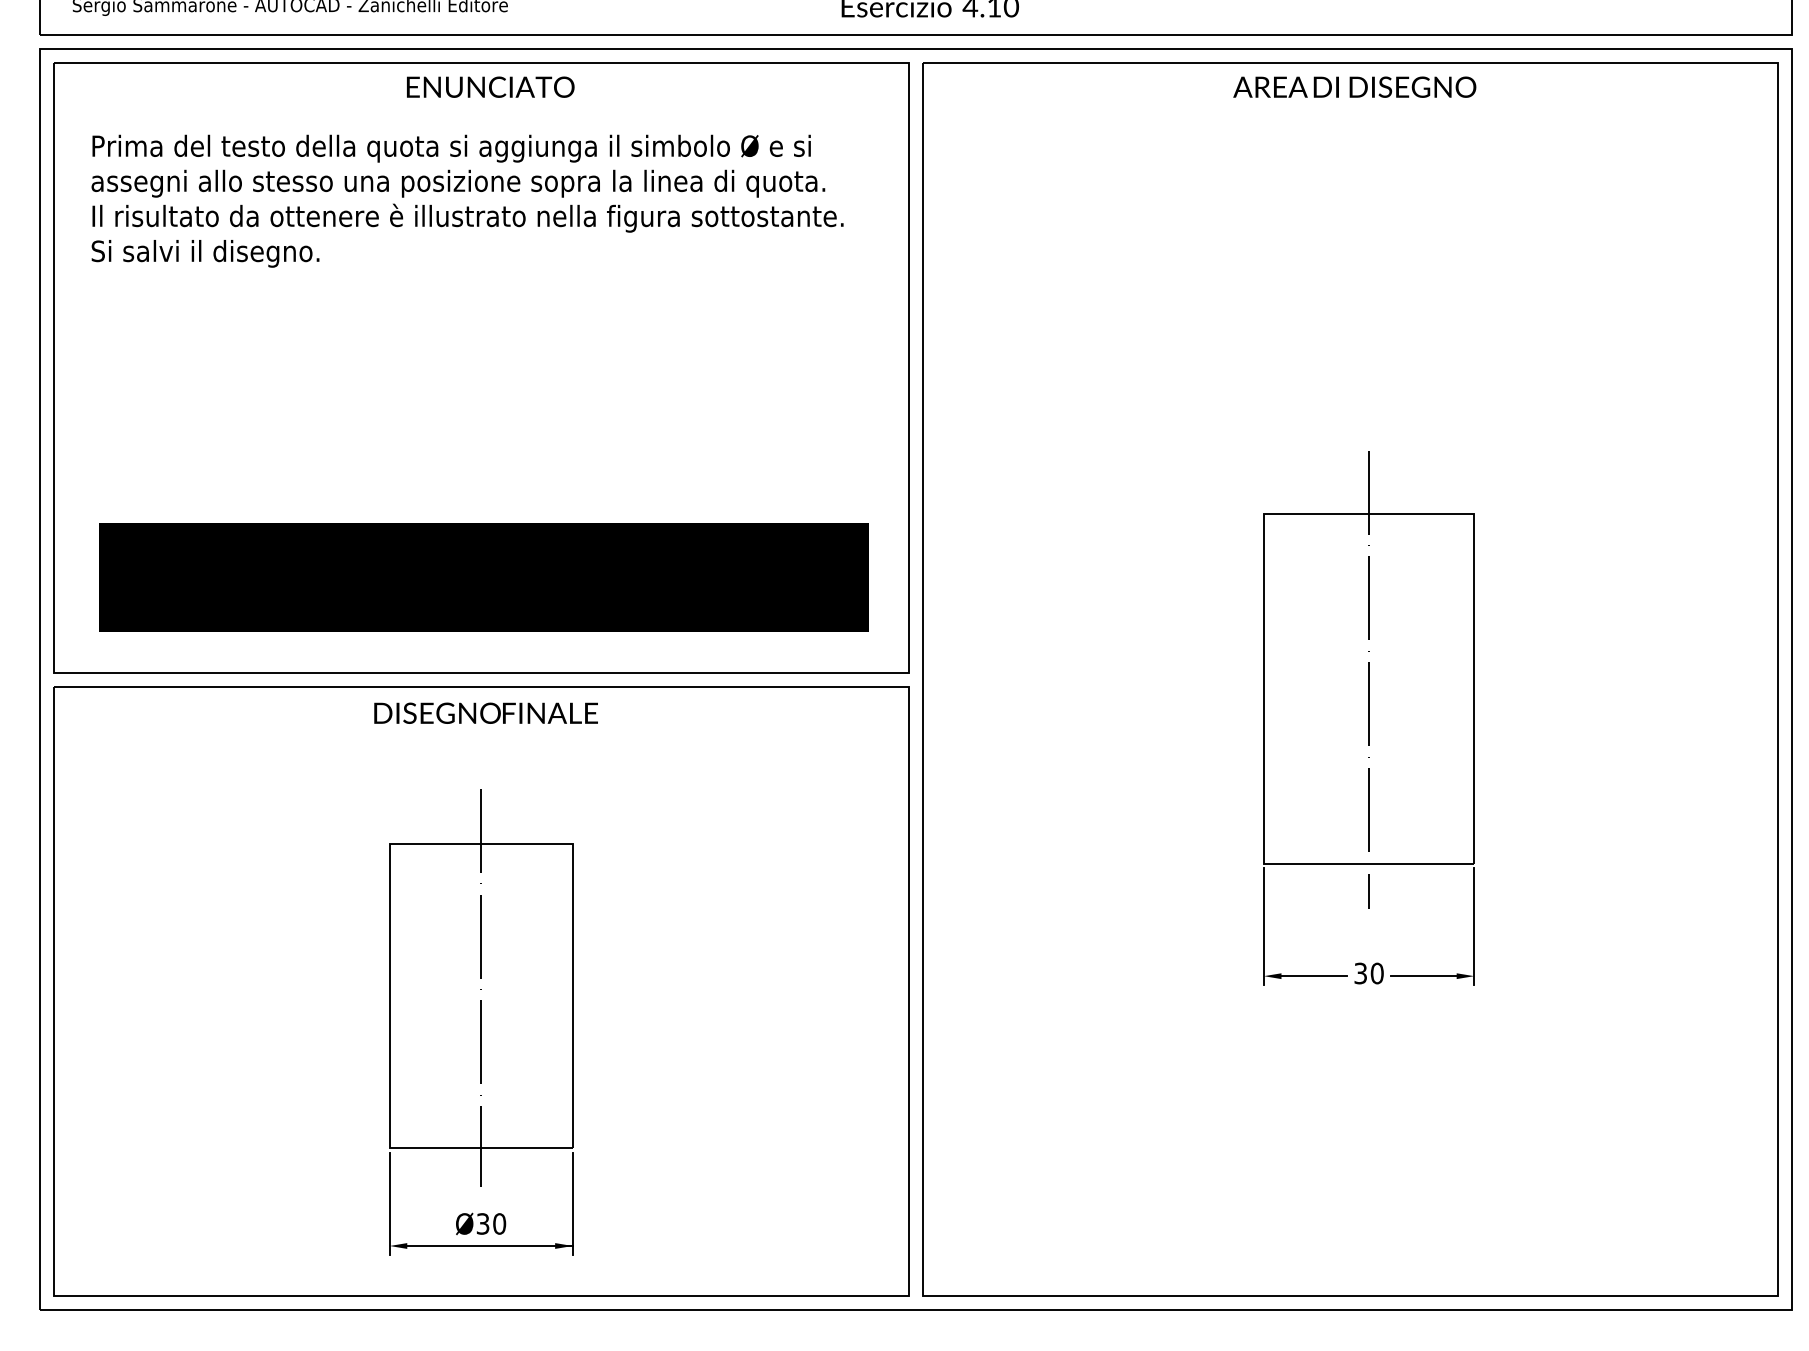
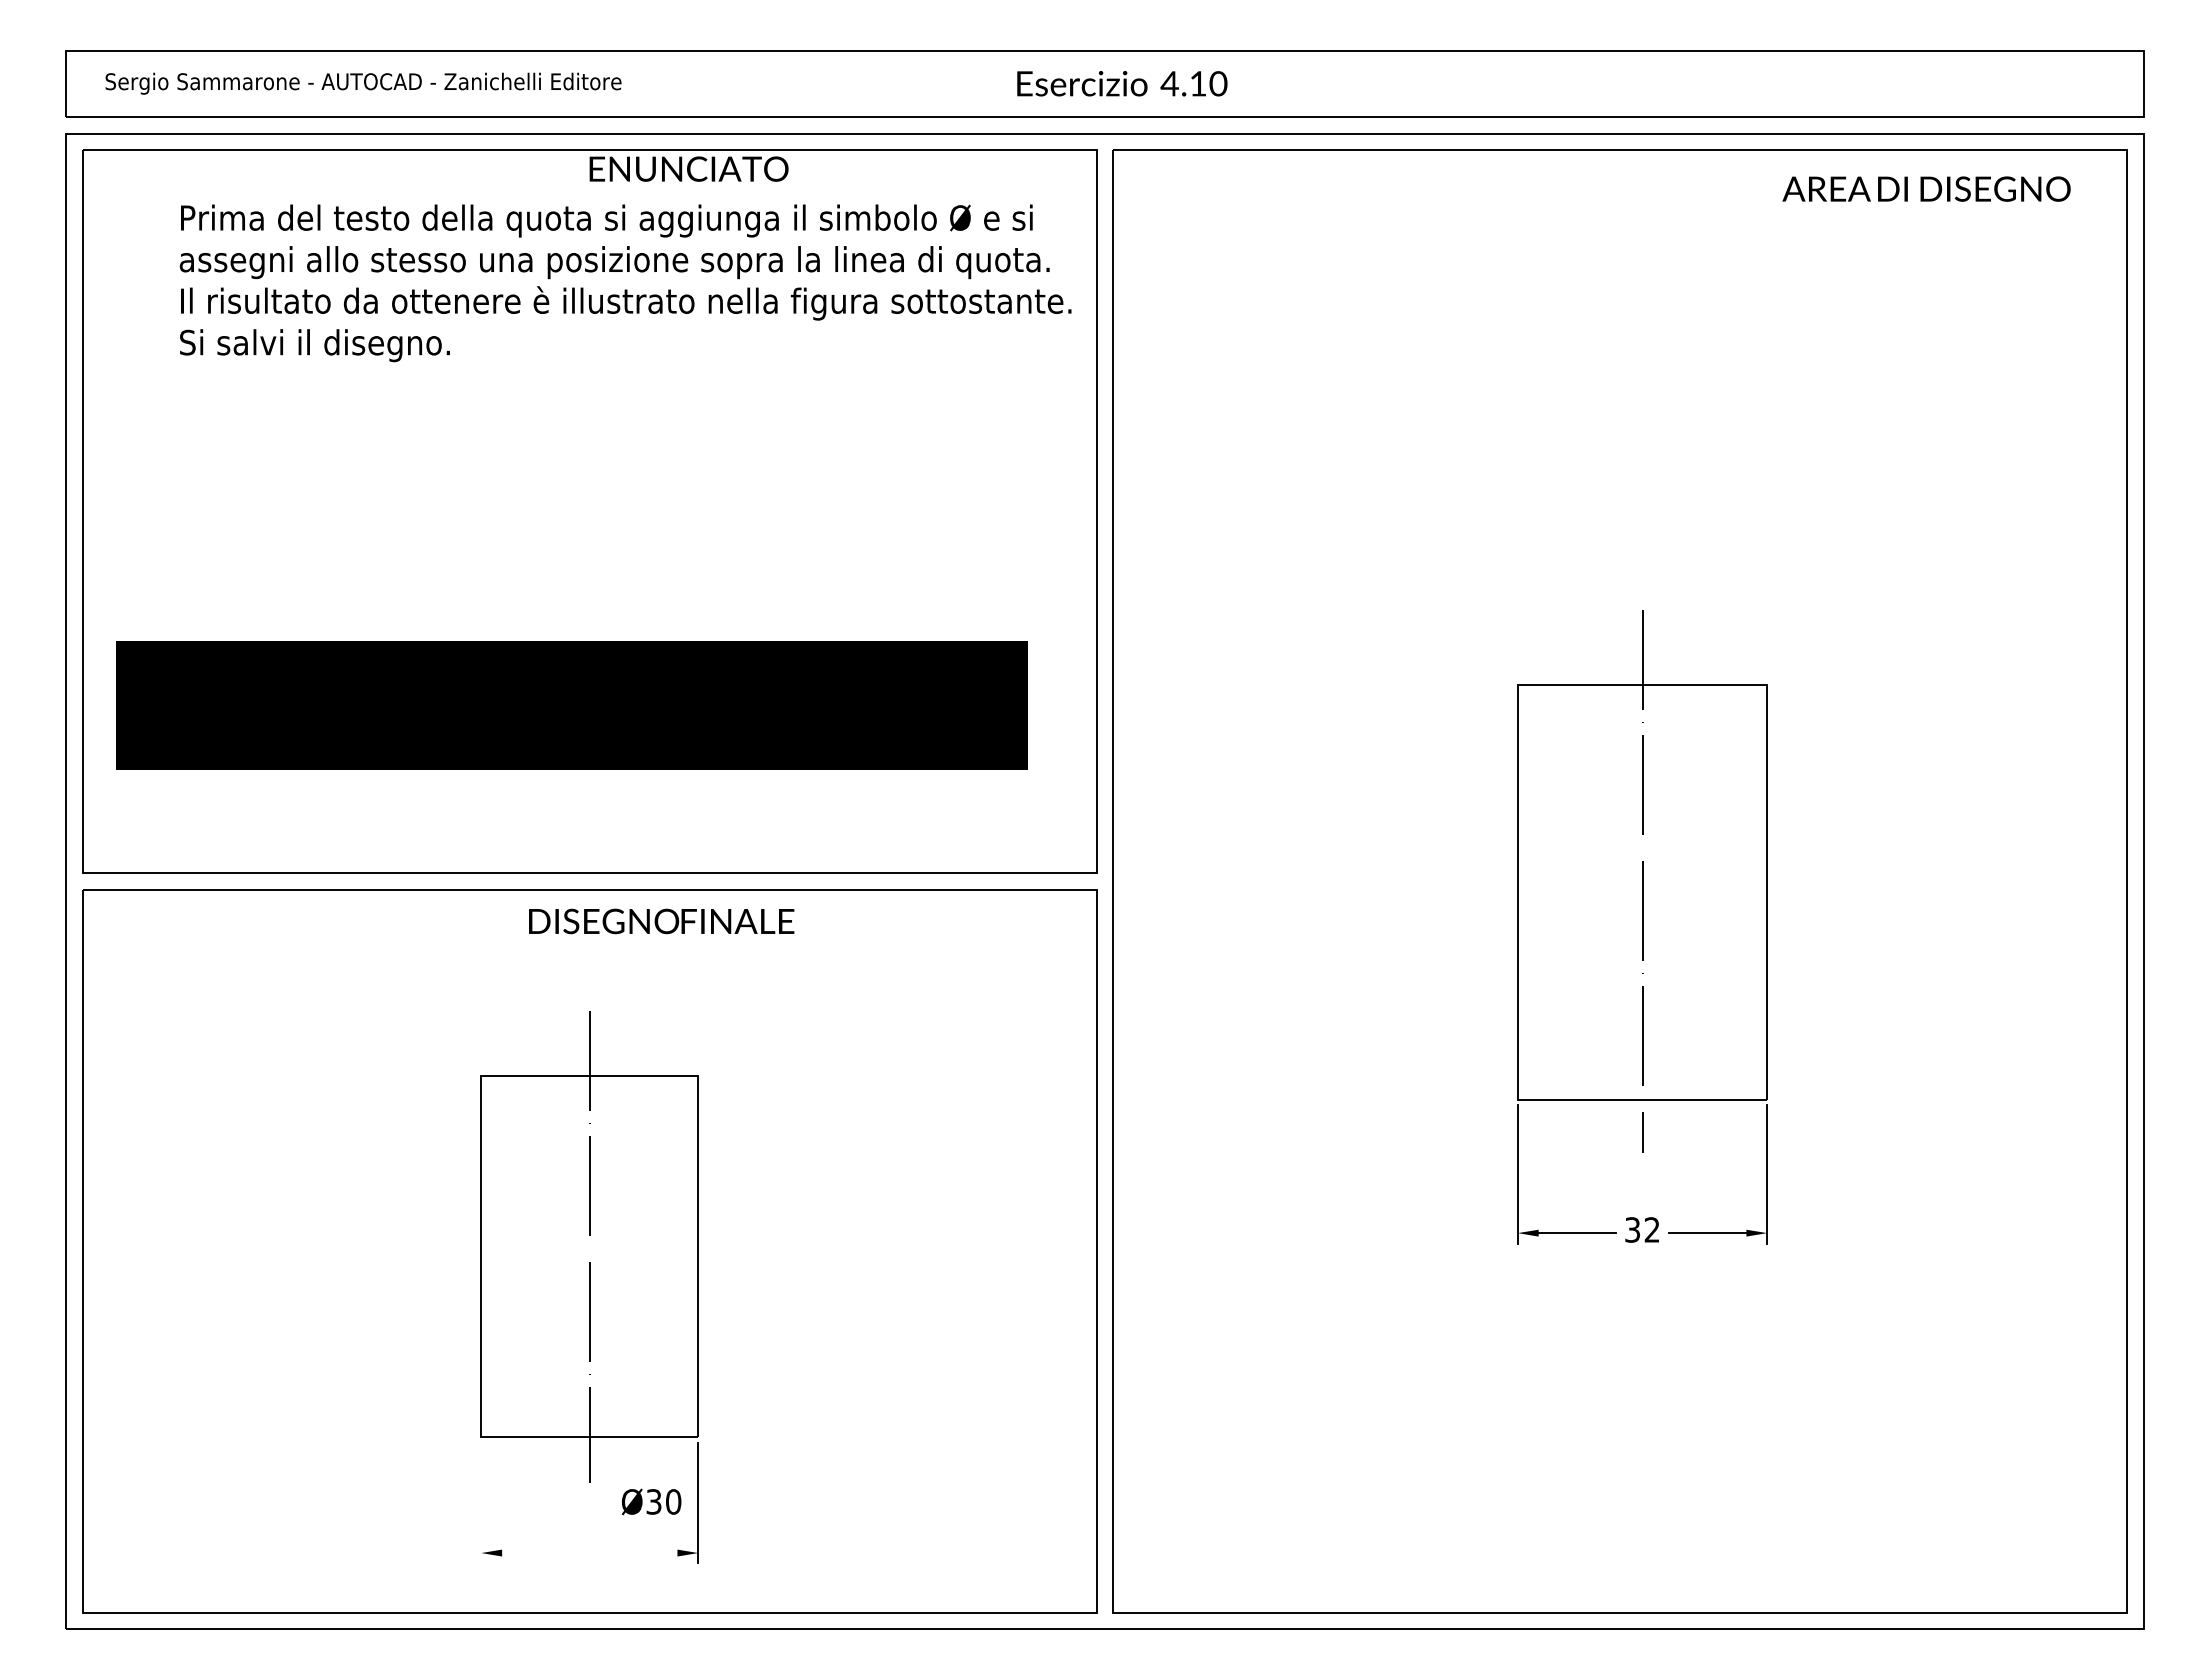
text: (490, 86) -> (688, 168), moved
text: (1354, 86) -> (1926, 188), moved
text: (467, 201) -> (625, 283), moved
text: (483, 577) -> (571, 705), moved
text: (486, 713) -> (661, 921), moved
text: (1376, 973) -> (1651, 1229), 30 -> 32
line: (389, 1203) -> (481, 1502), removed
text: (480, 1223) -> (651, 1501), moved
line: (490, 1246) -> (600, 1553), removed

